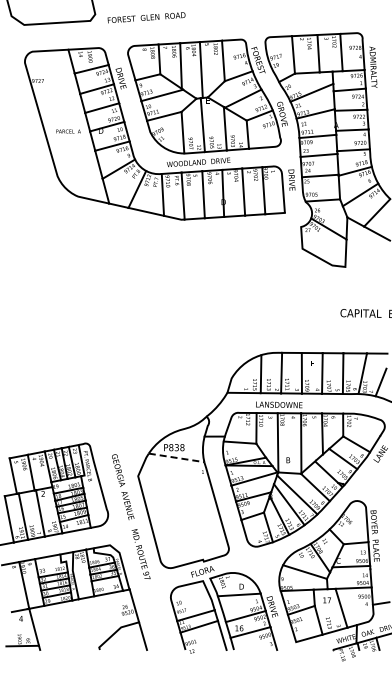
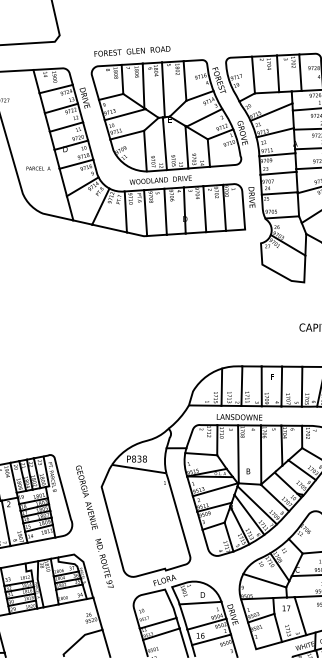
text: (146, 17) -> (132, 51), moved
text: (68, 131) -> (38, 168), moved
line: (176, 457) -> (139, 468), dashed -> solid

